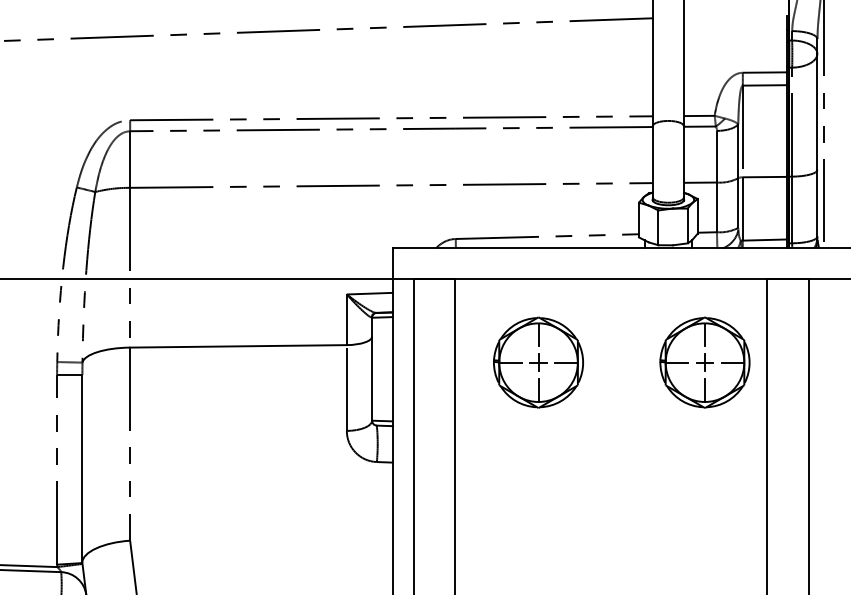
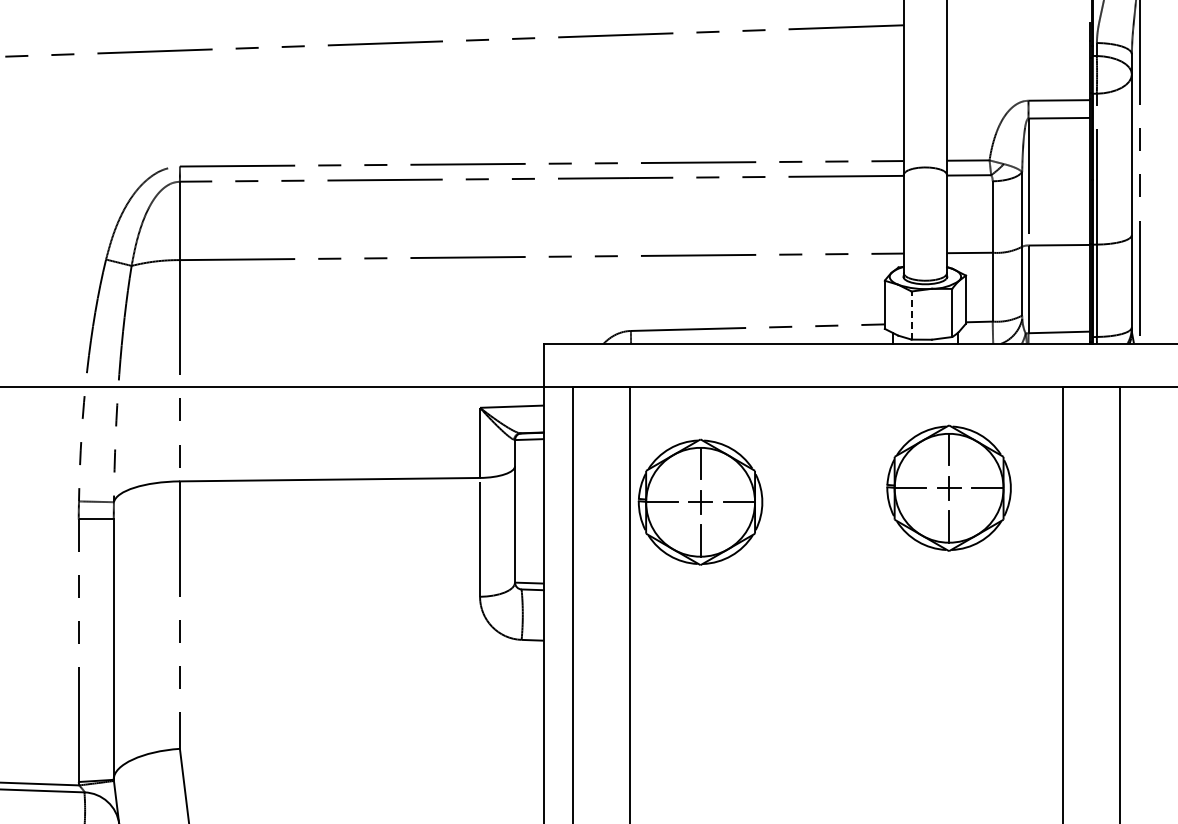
line: (658, 227) -> (911, 315), solid -> dashed
part: (538, 362) -> (700, 501), moved
part: (704, 362) -> (948, 487), moved

